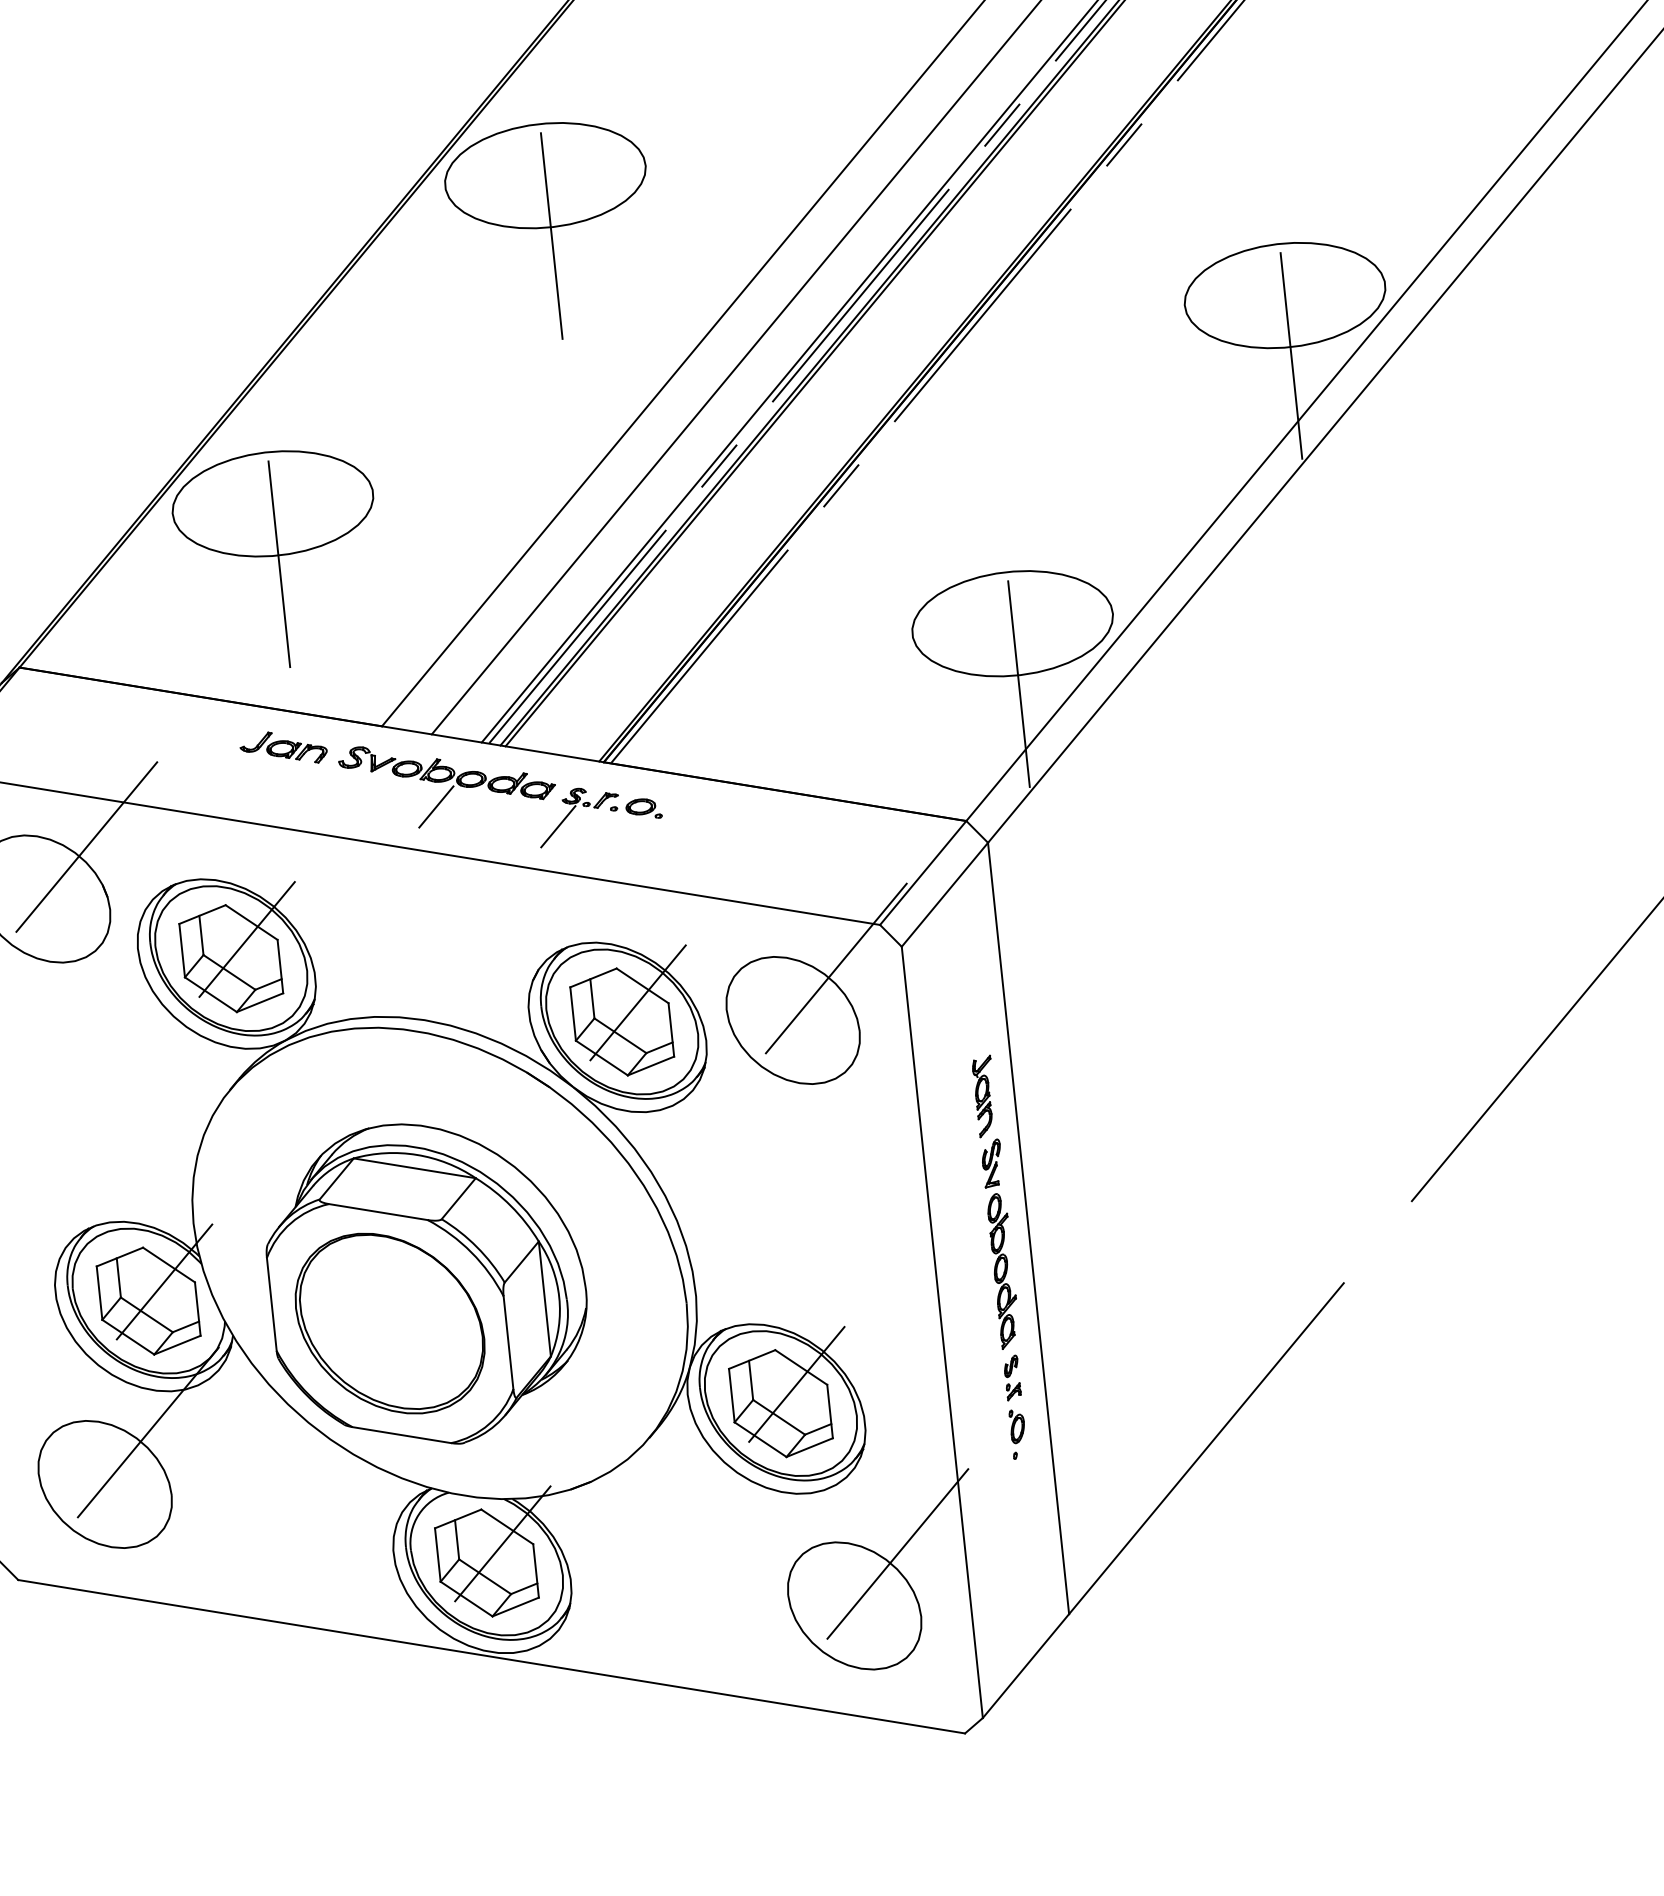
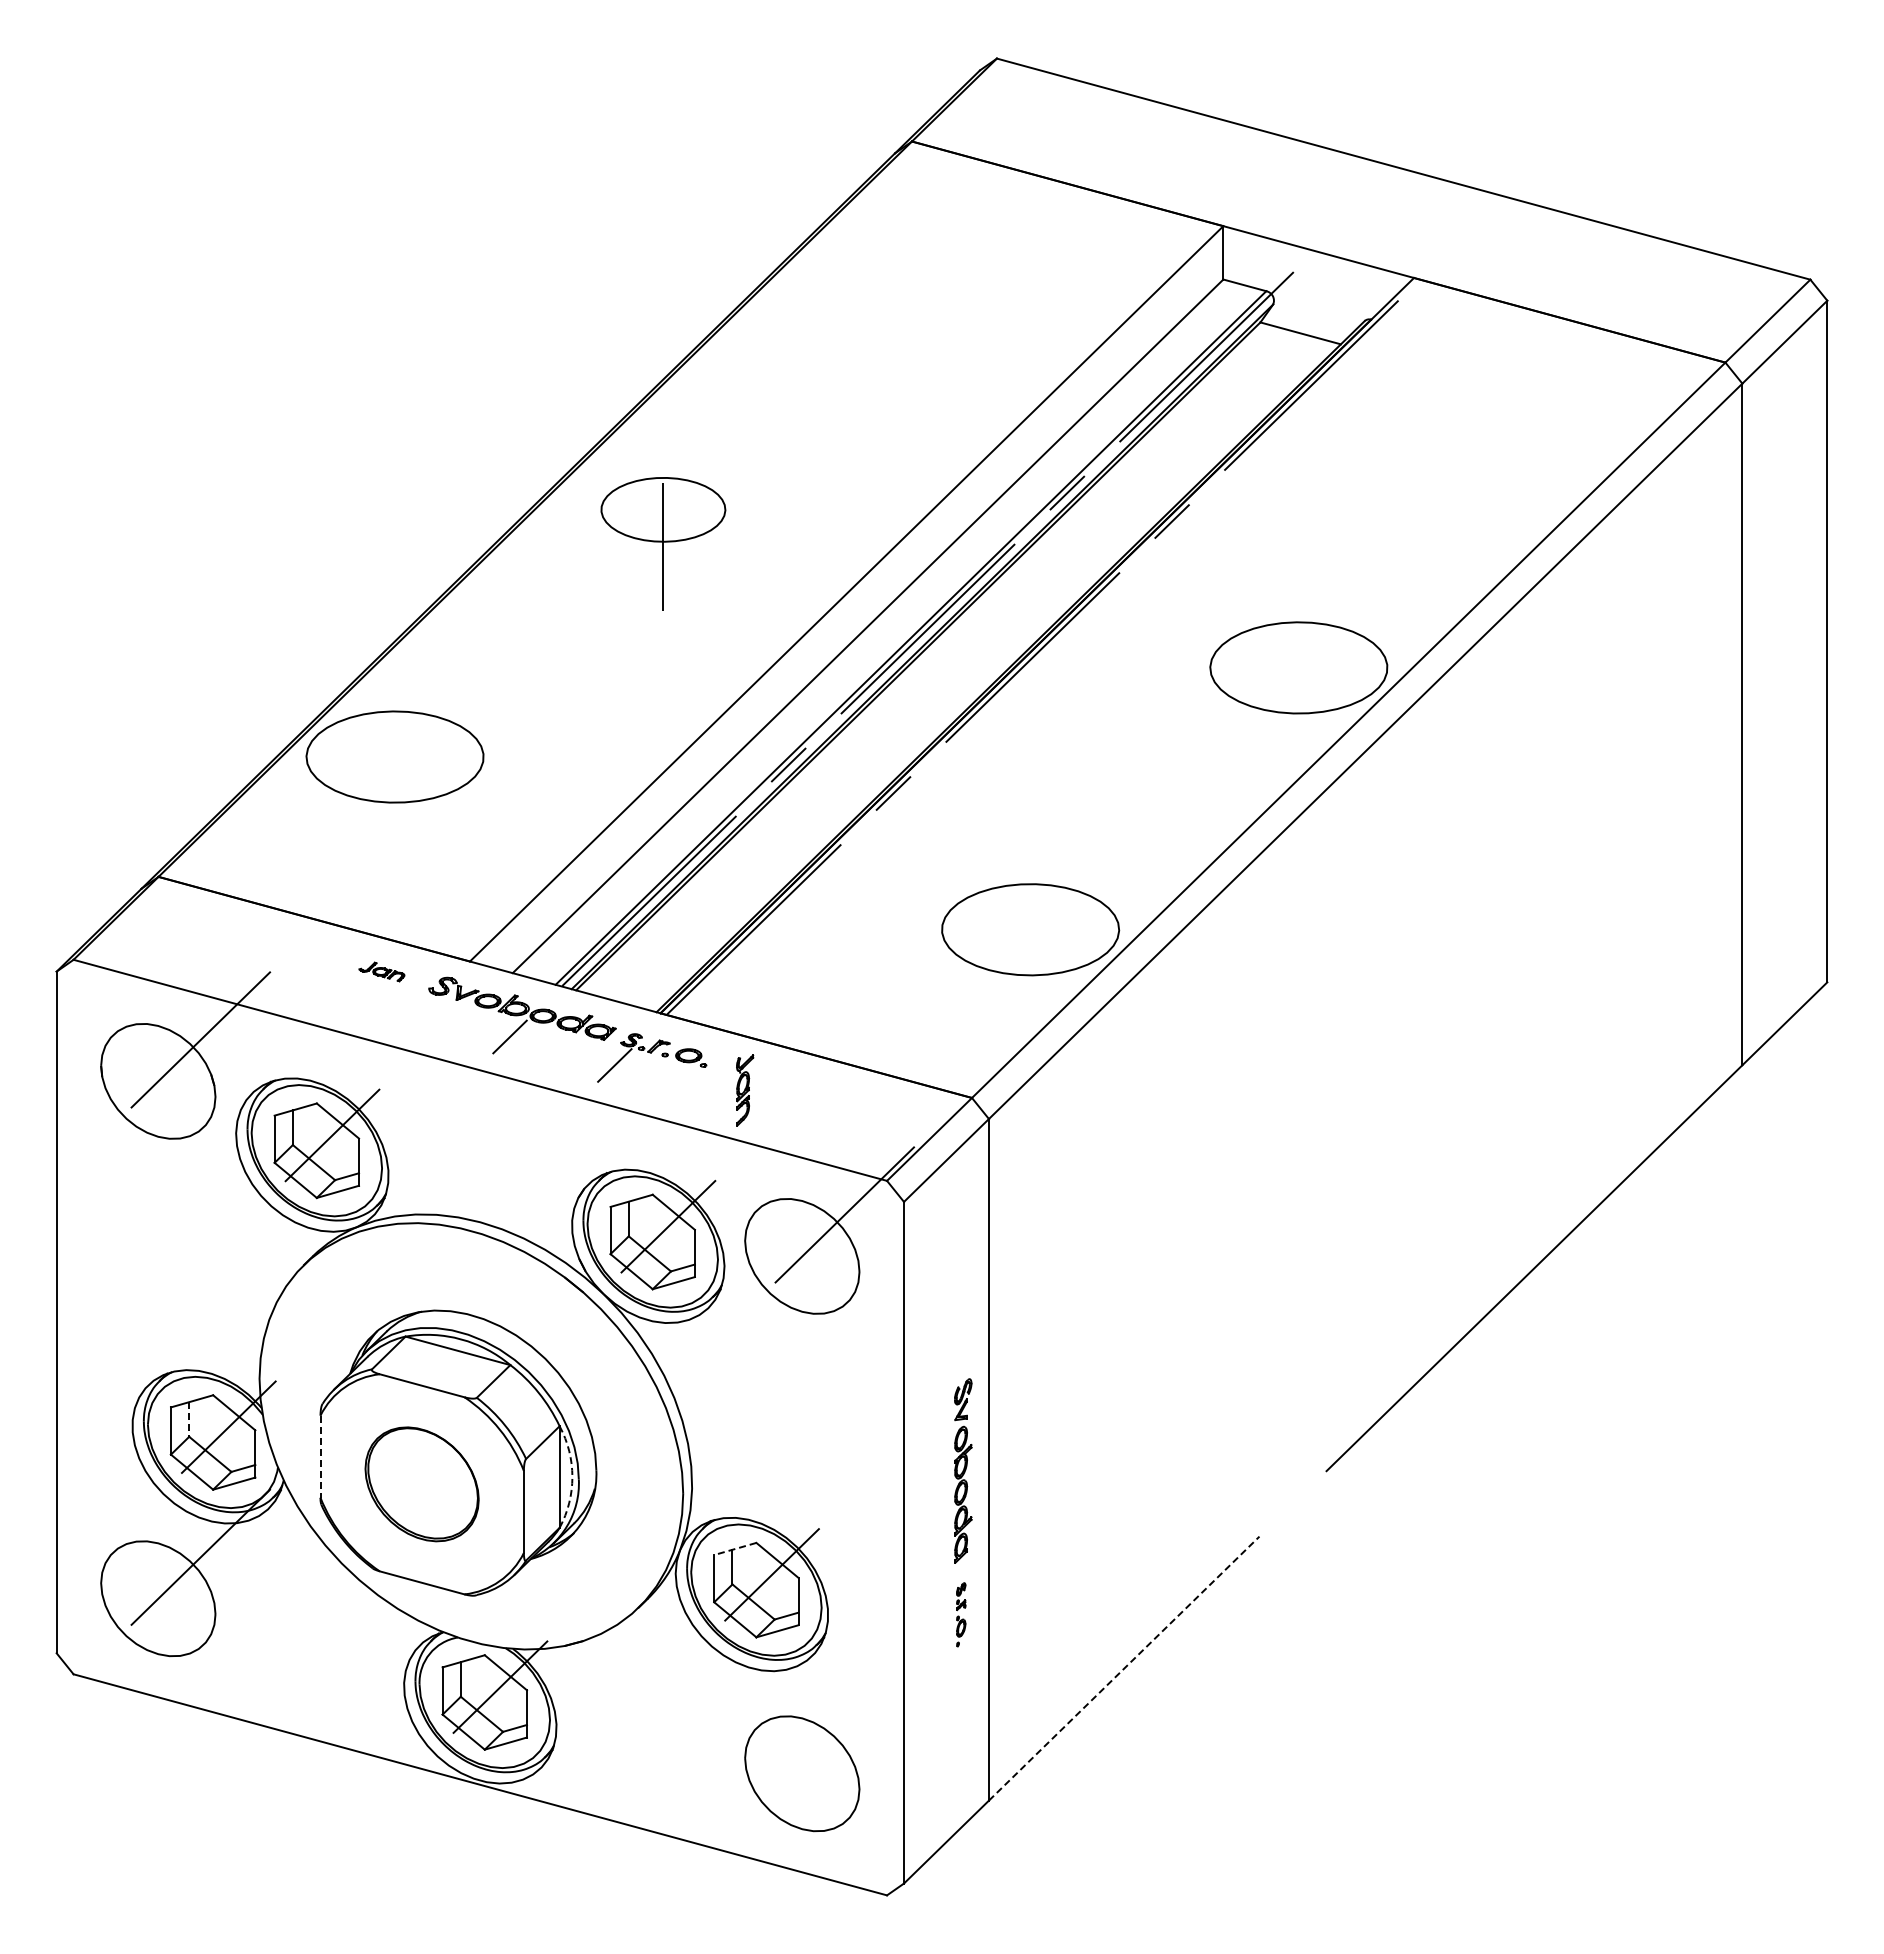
part: (551, 230) -> (663, 543), size x0.7
line: (1291, 356) -> (1298, 721), removed
line: (279, 564) -> (395, 810), removed
line: (1018, 683) -> (1030, 982), removed
part: (283, 748) -> (381, 971), size x0.6
part: (985, 1096) -> (745, 1090), moved
line: (119, 1277) -> (189, 1419), solid -> dashed
arc: (559, 1298) -> (572, 1477), solid -> dashed
line: (271, 1305) -> (320, 1457), solid -> dashed
part: (389, 1323) -> (421, 1484), size x0.7
line: (752, 1358) -> (735, 1548), solid -> dashed
part: (1015, 1406) -> (961, 1614), size x0.7
line: (1206, 1448) -> (1124, 1668), solid -> dashed
line: (897, 1554) -> (844, 1732), removed

